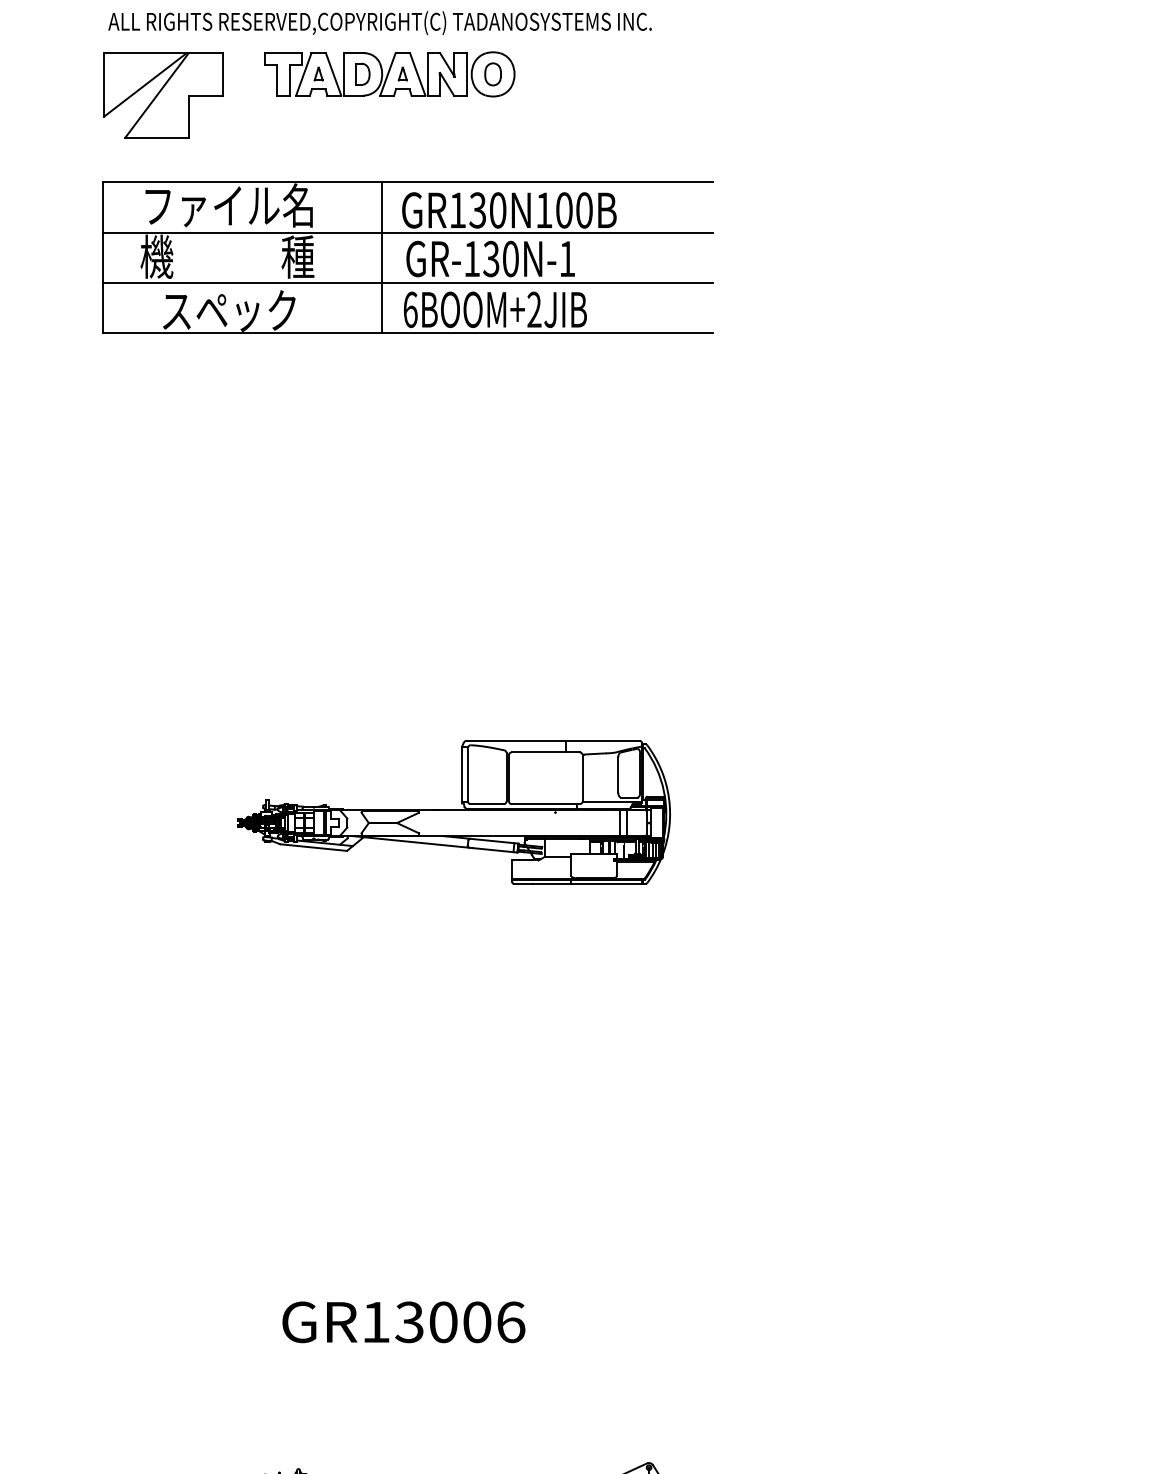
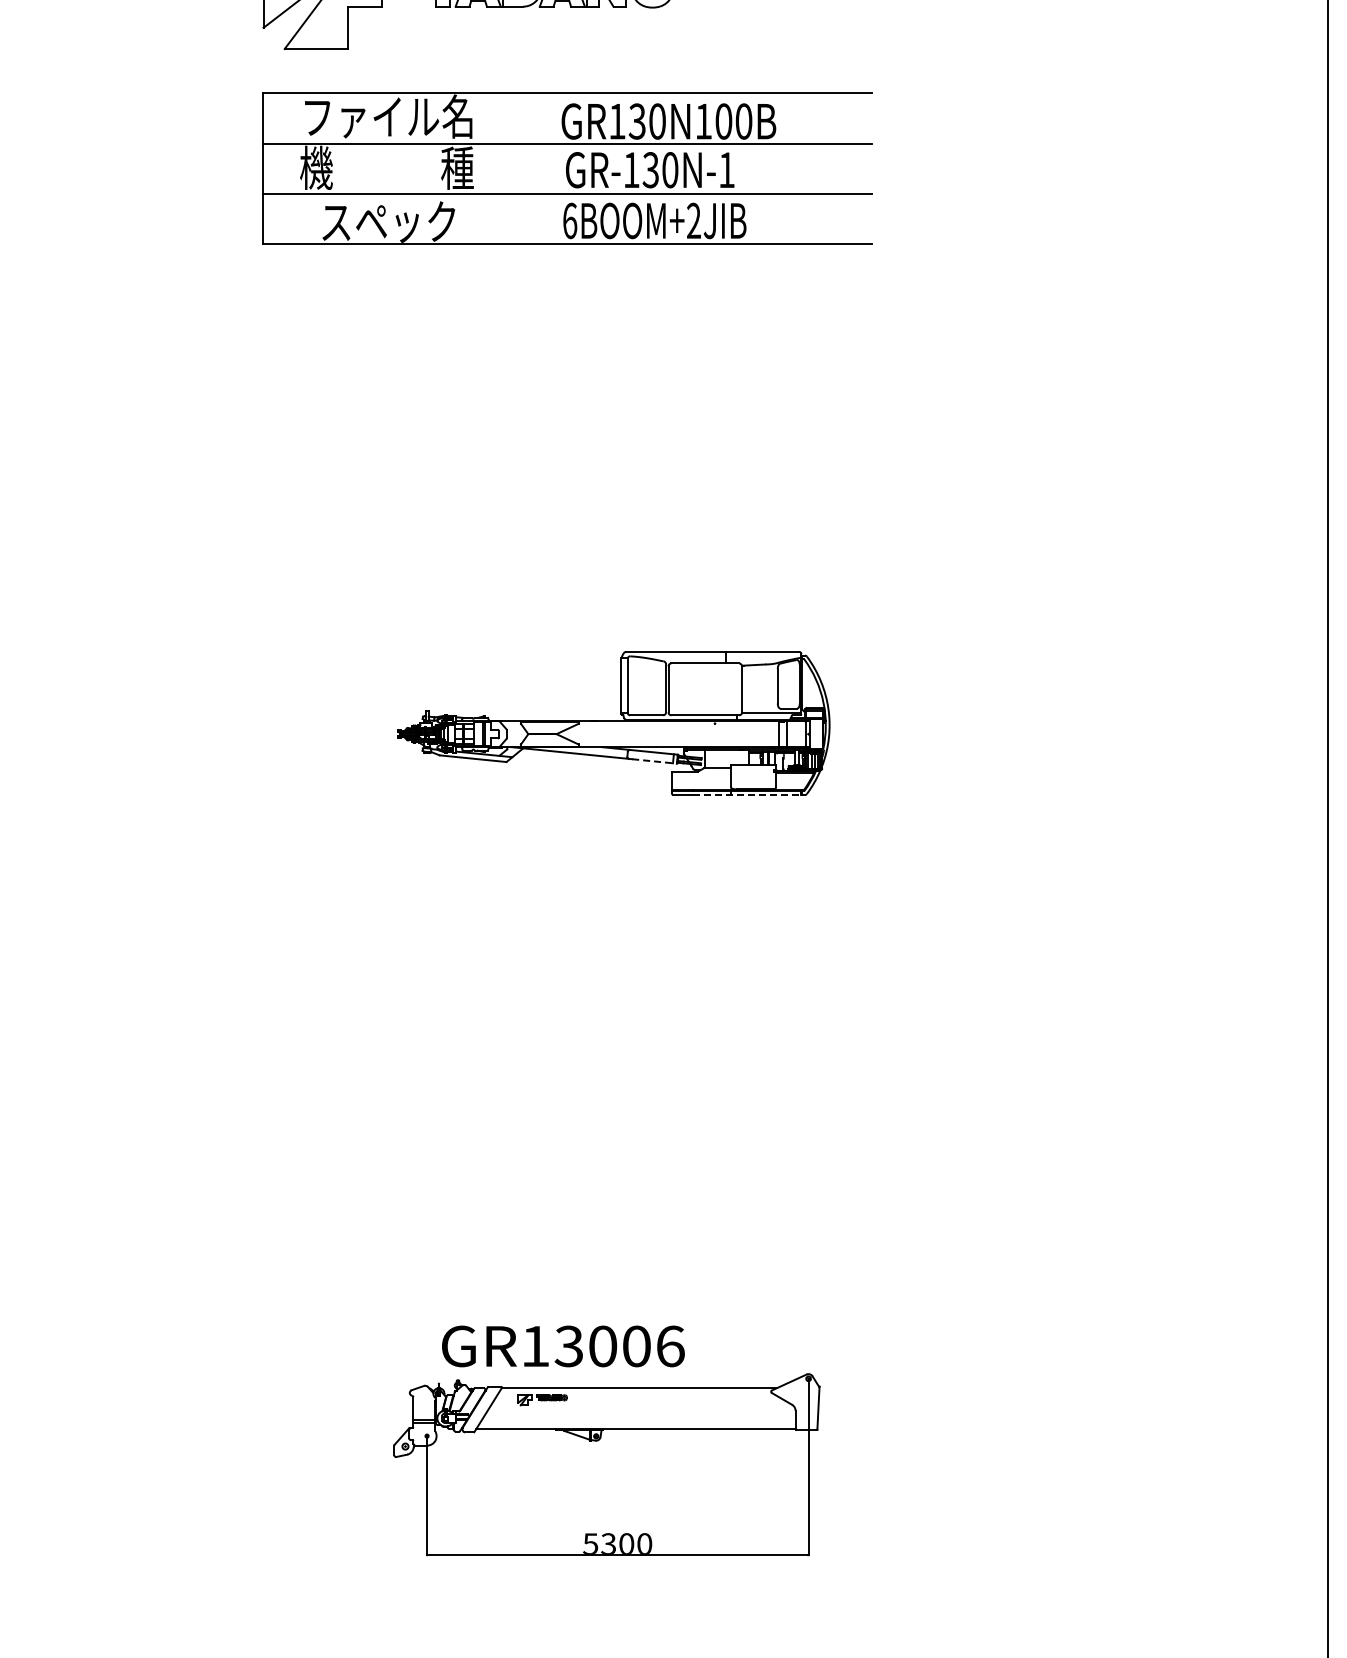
line: (381, 257) -> (541, 168), removed
line: (495, 850) -> (655, 761), solid -> dashed
line: (587, 884) -> (747, 795), solid -> dashed
text: (403, 1322) -> (563, 1346), moved

